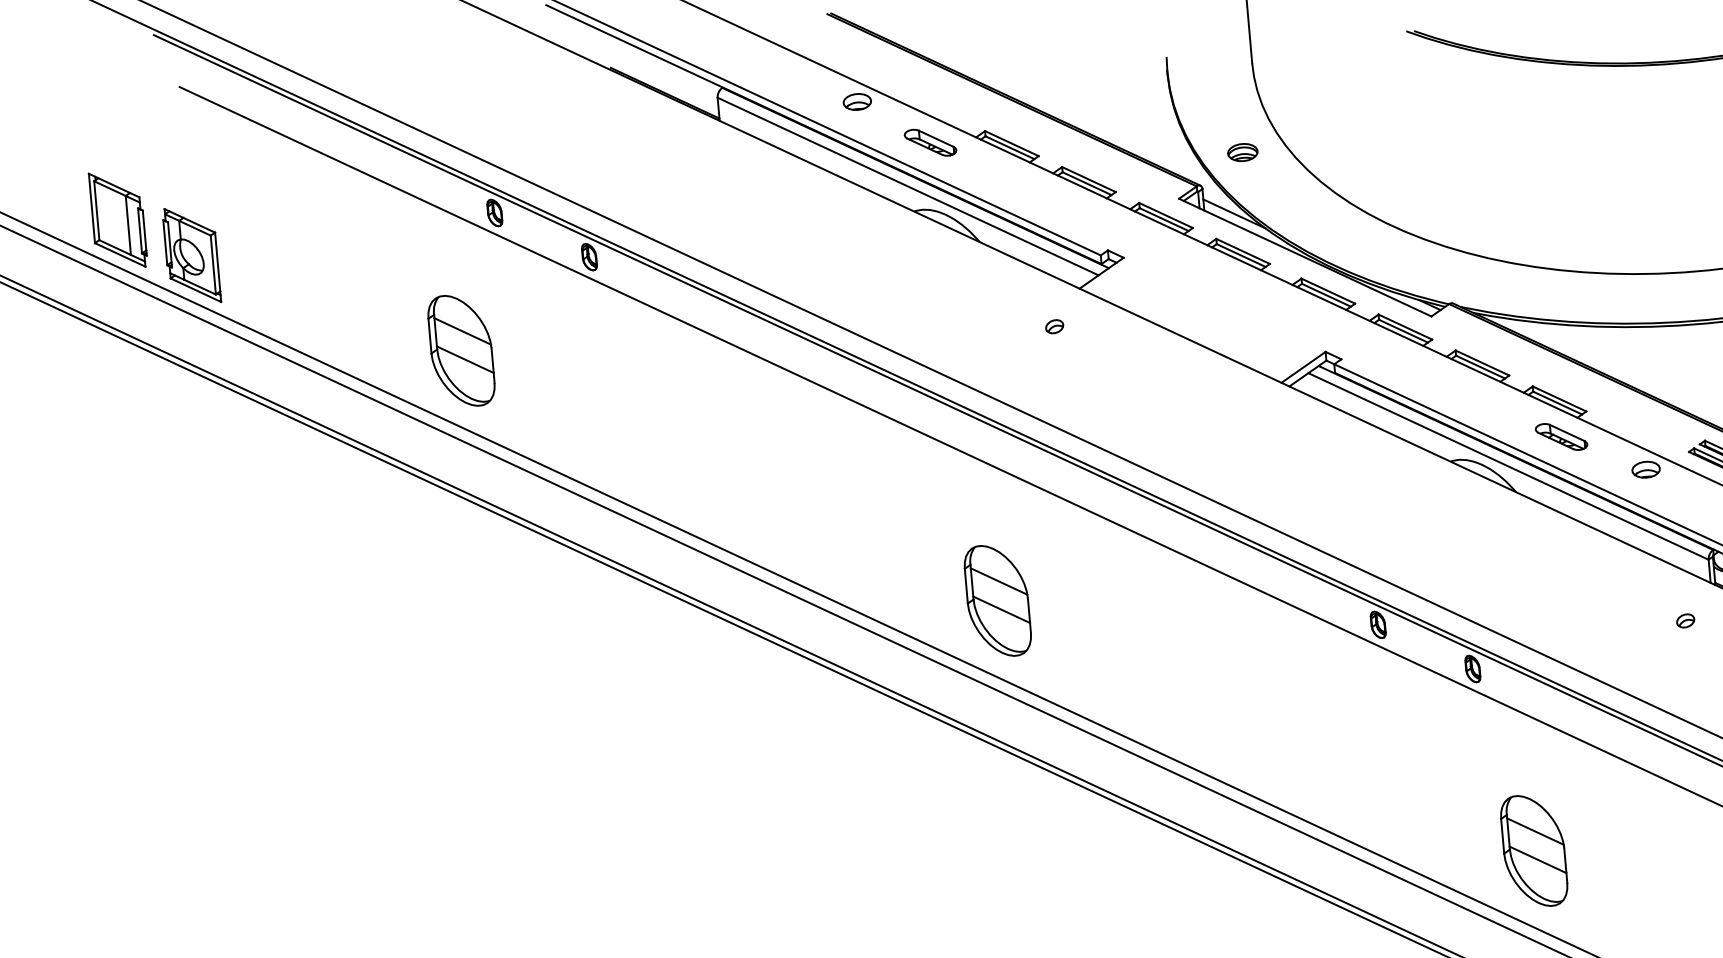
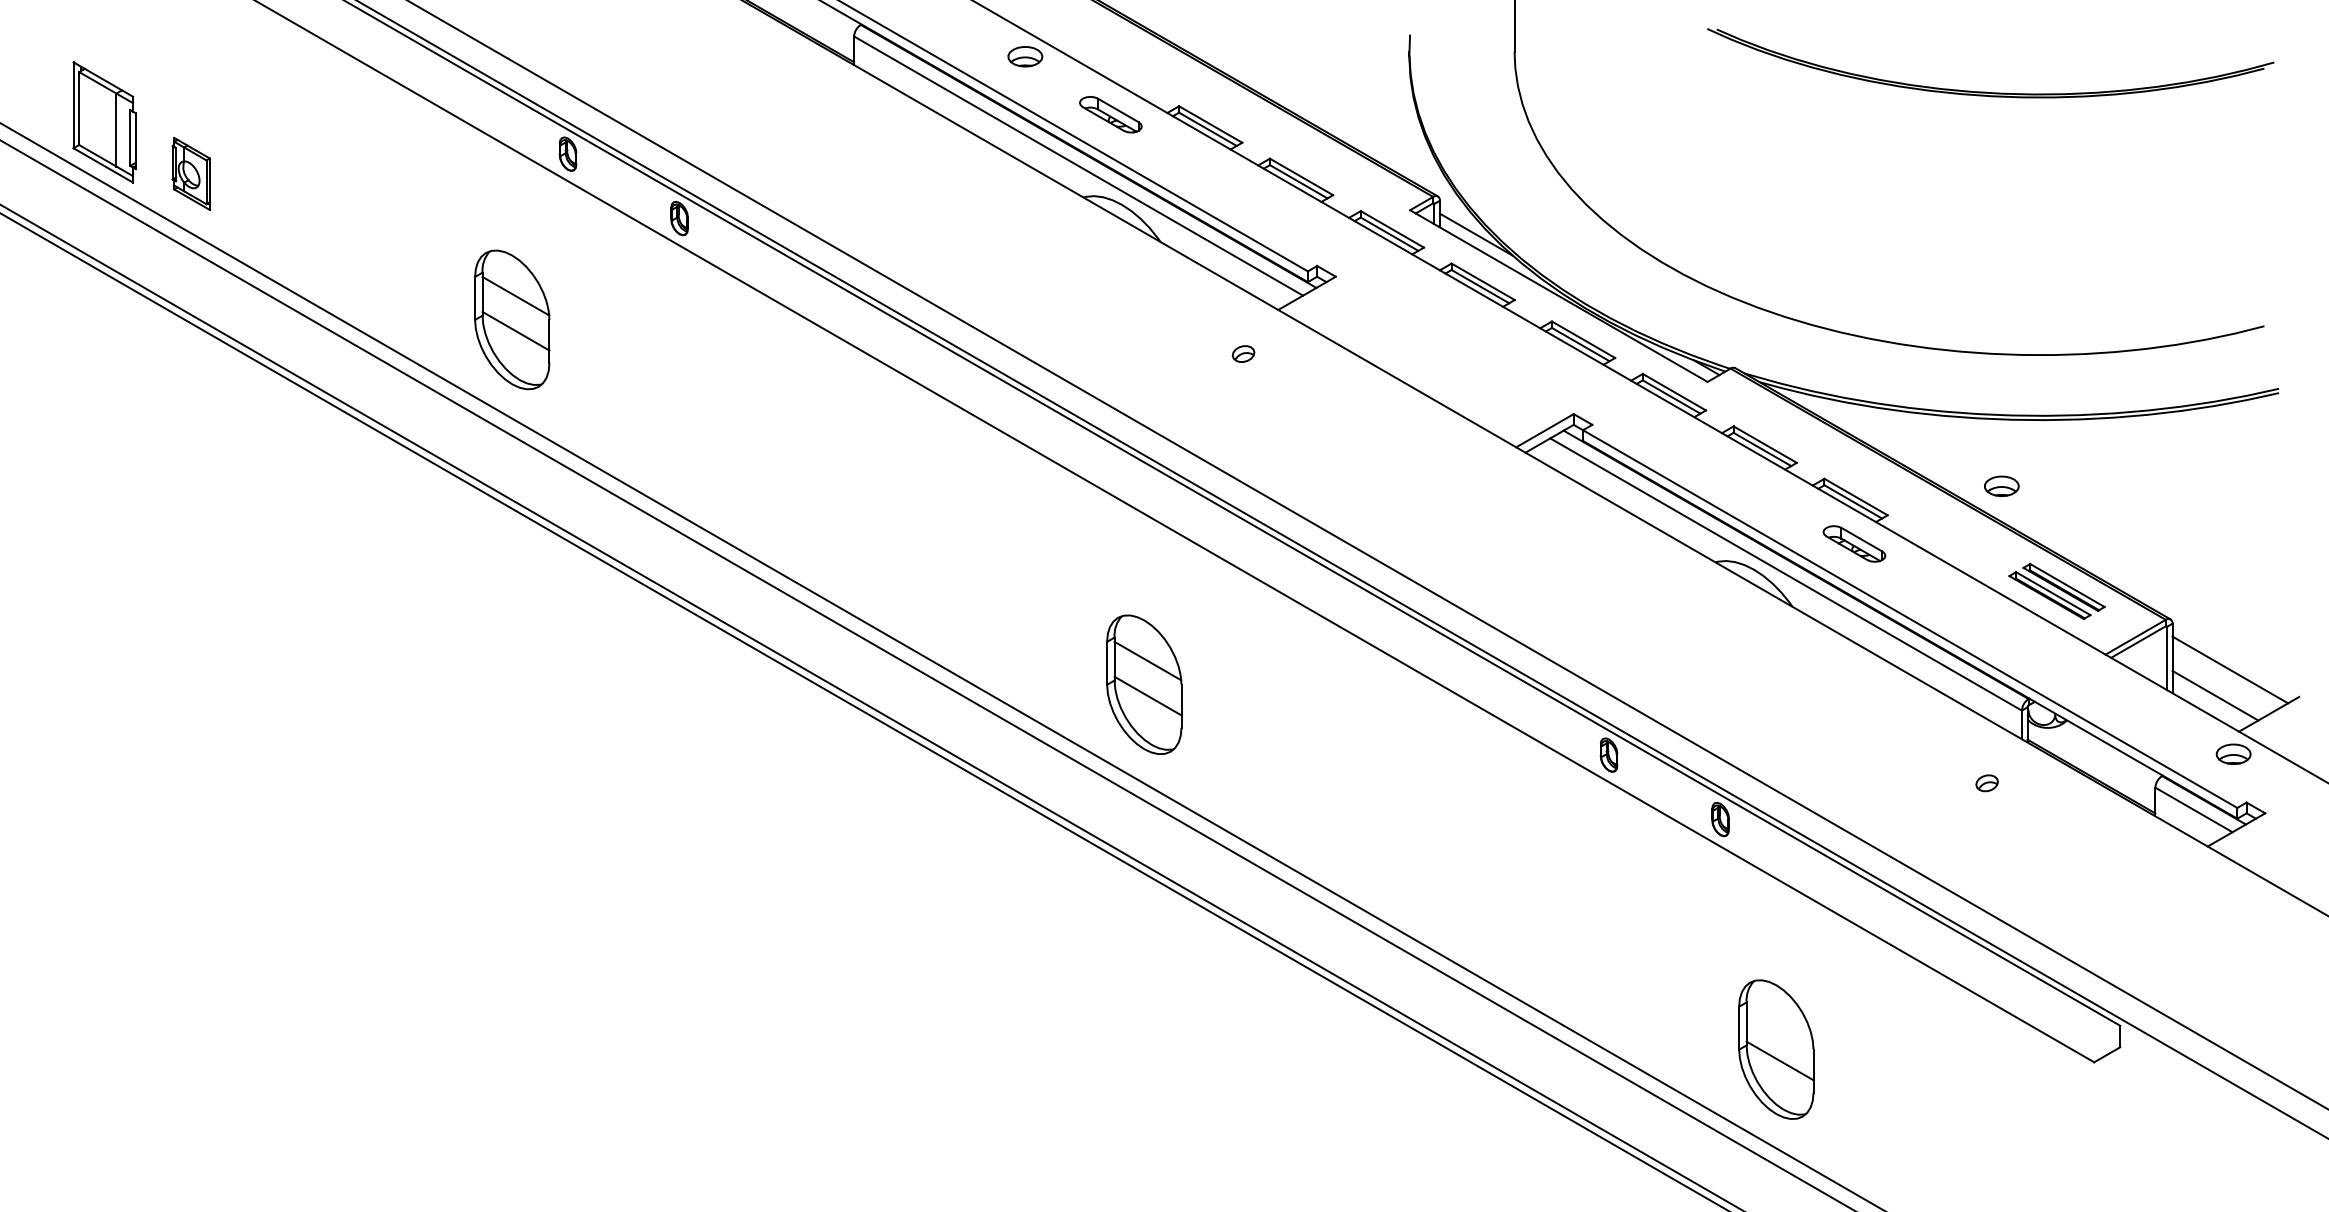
part: (1242, 151) -> (1493, 159), removed
part: (192, 255) -> (191, 173), size x0.6
part: (1645, 469) -> (2001, 486), moved
line: (1535, 831) -> (1779, 1025), removed

